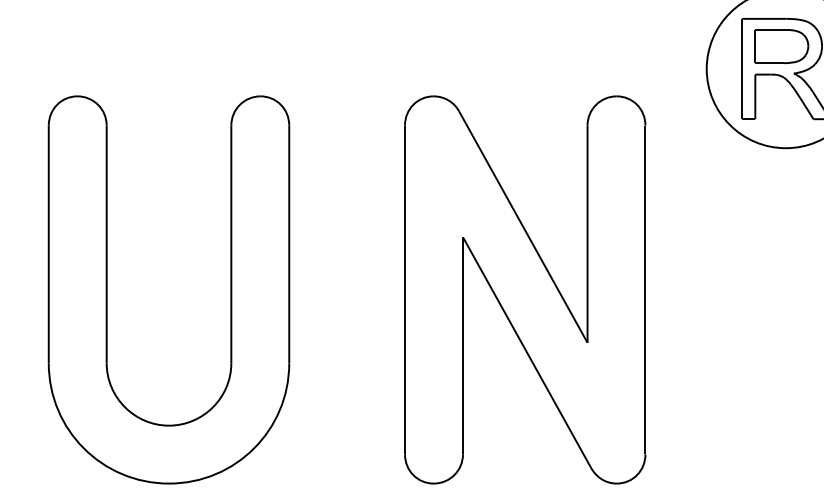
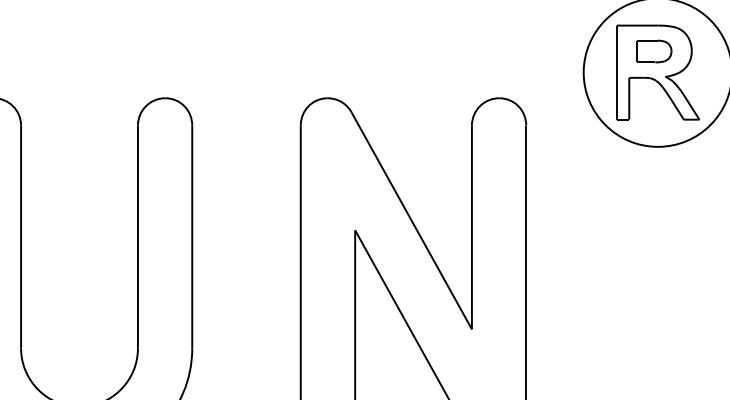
part: (781, 46) -> (653, 51), size x0.7

